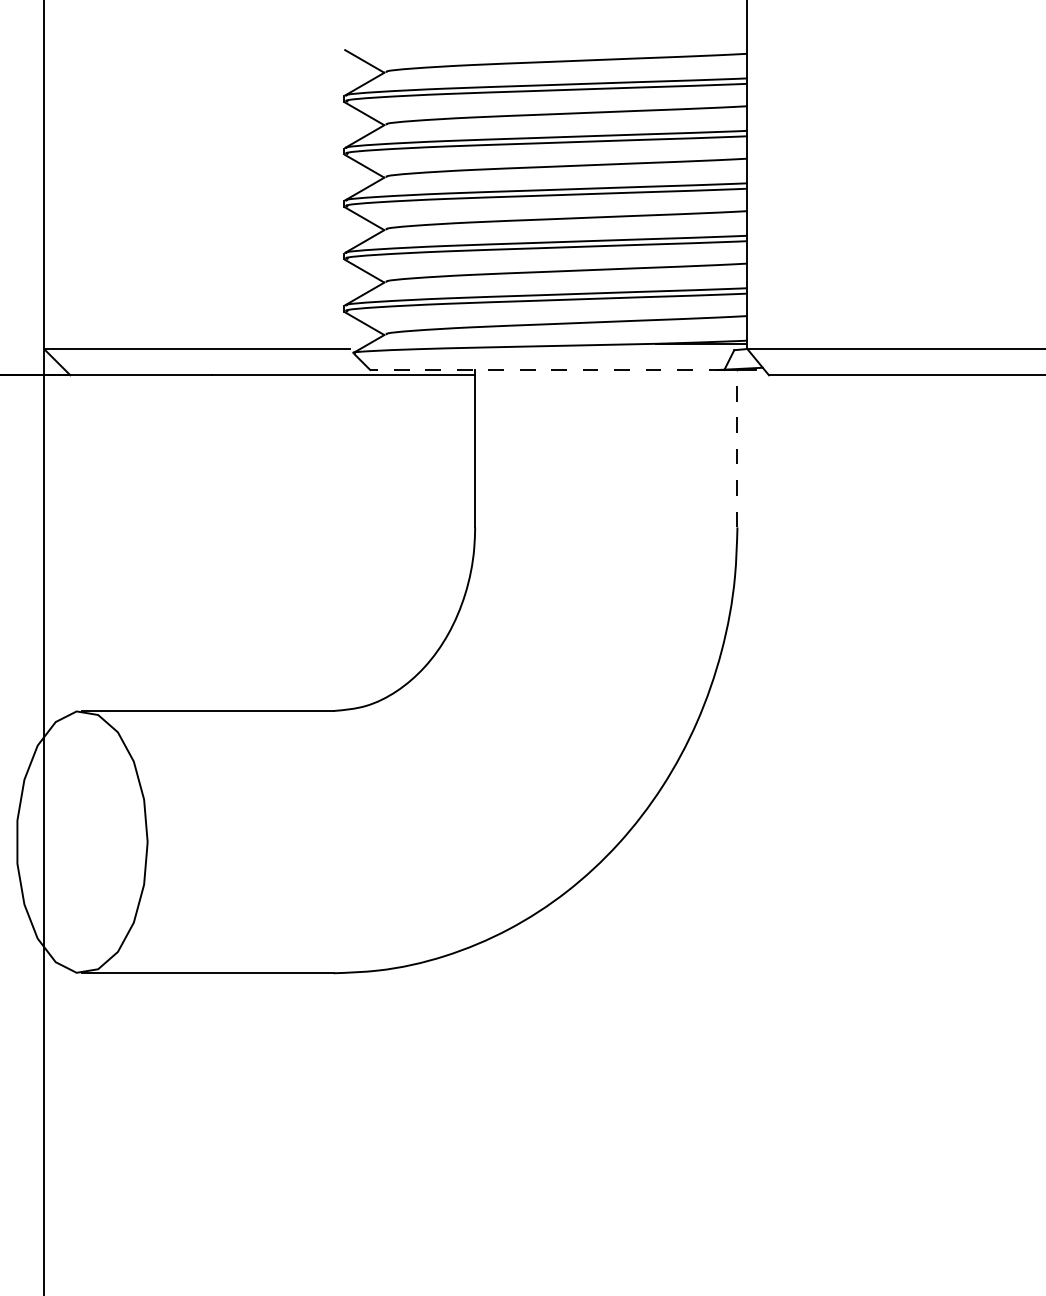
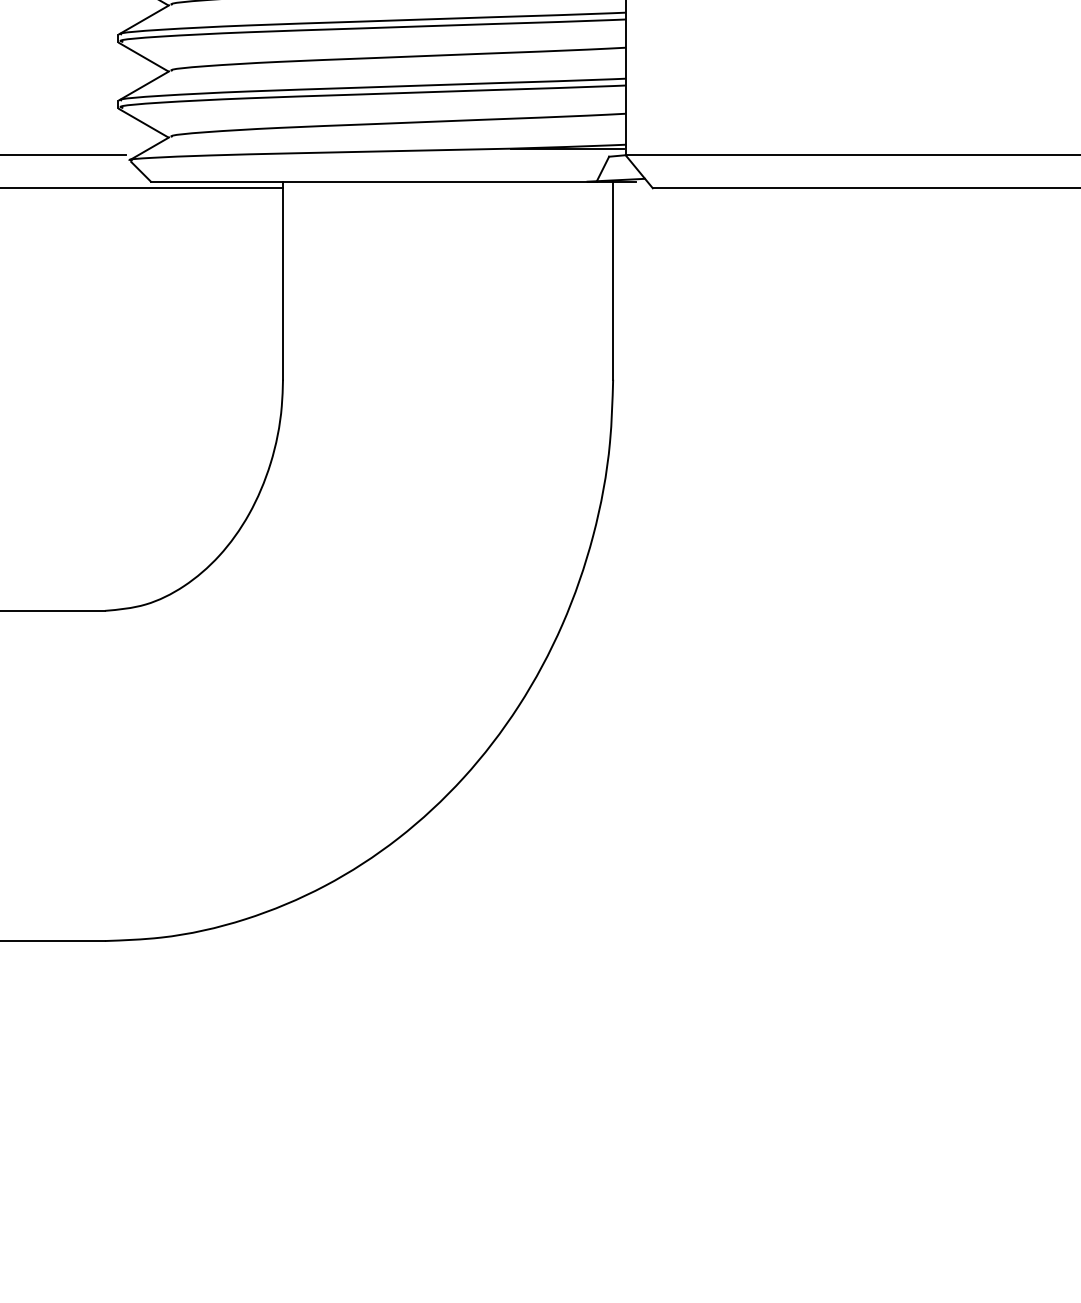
line: (546, 370) -> (372, 182), dashed -> solid
line: (737, 448) -> (613, 280), dashed -> solid

